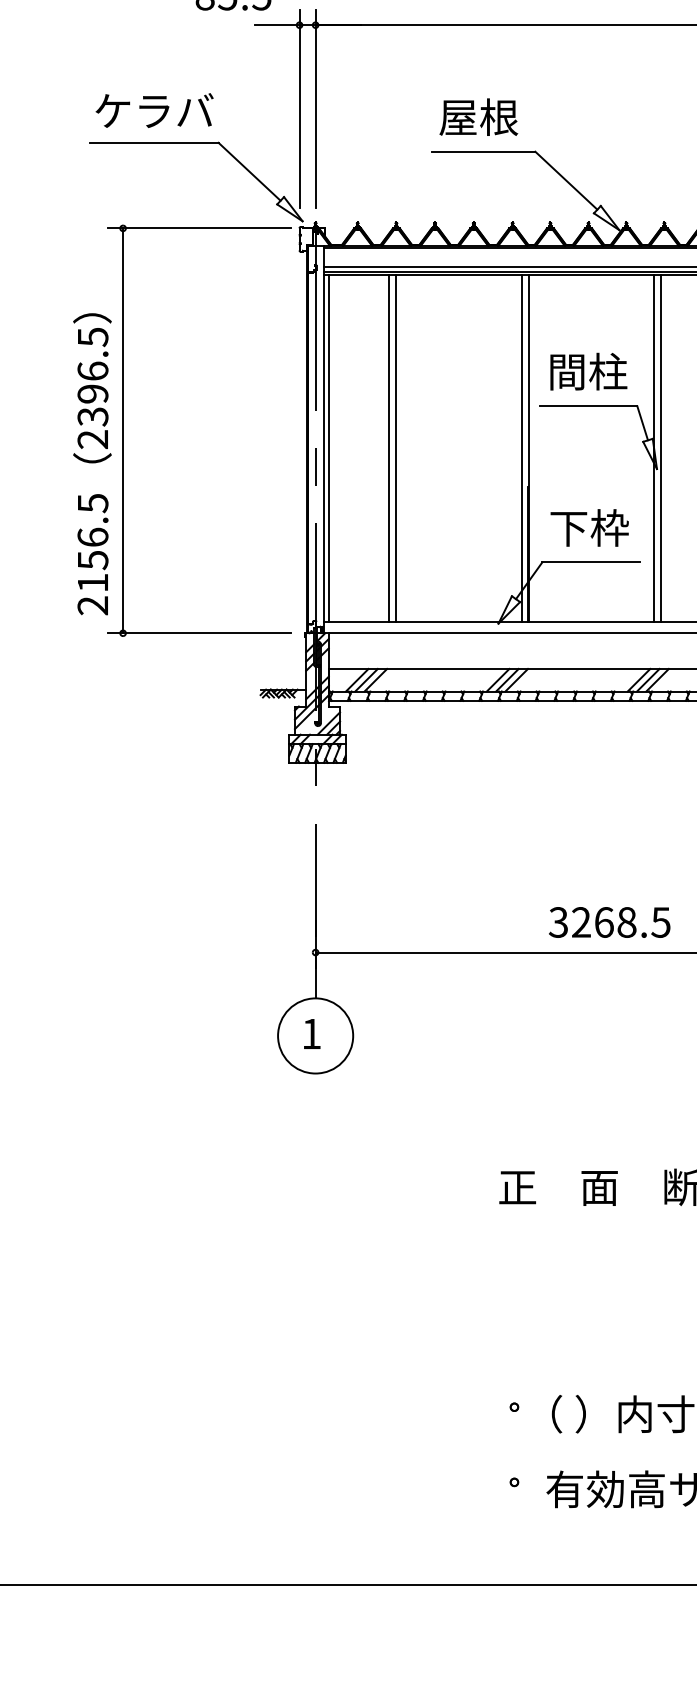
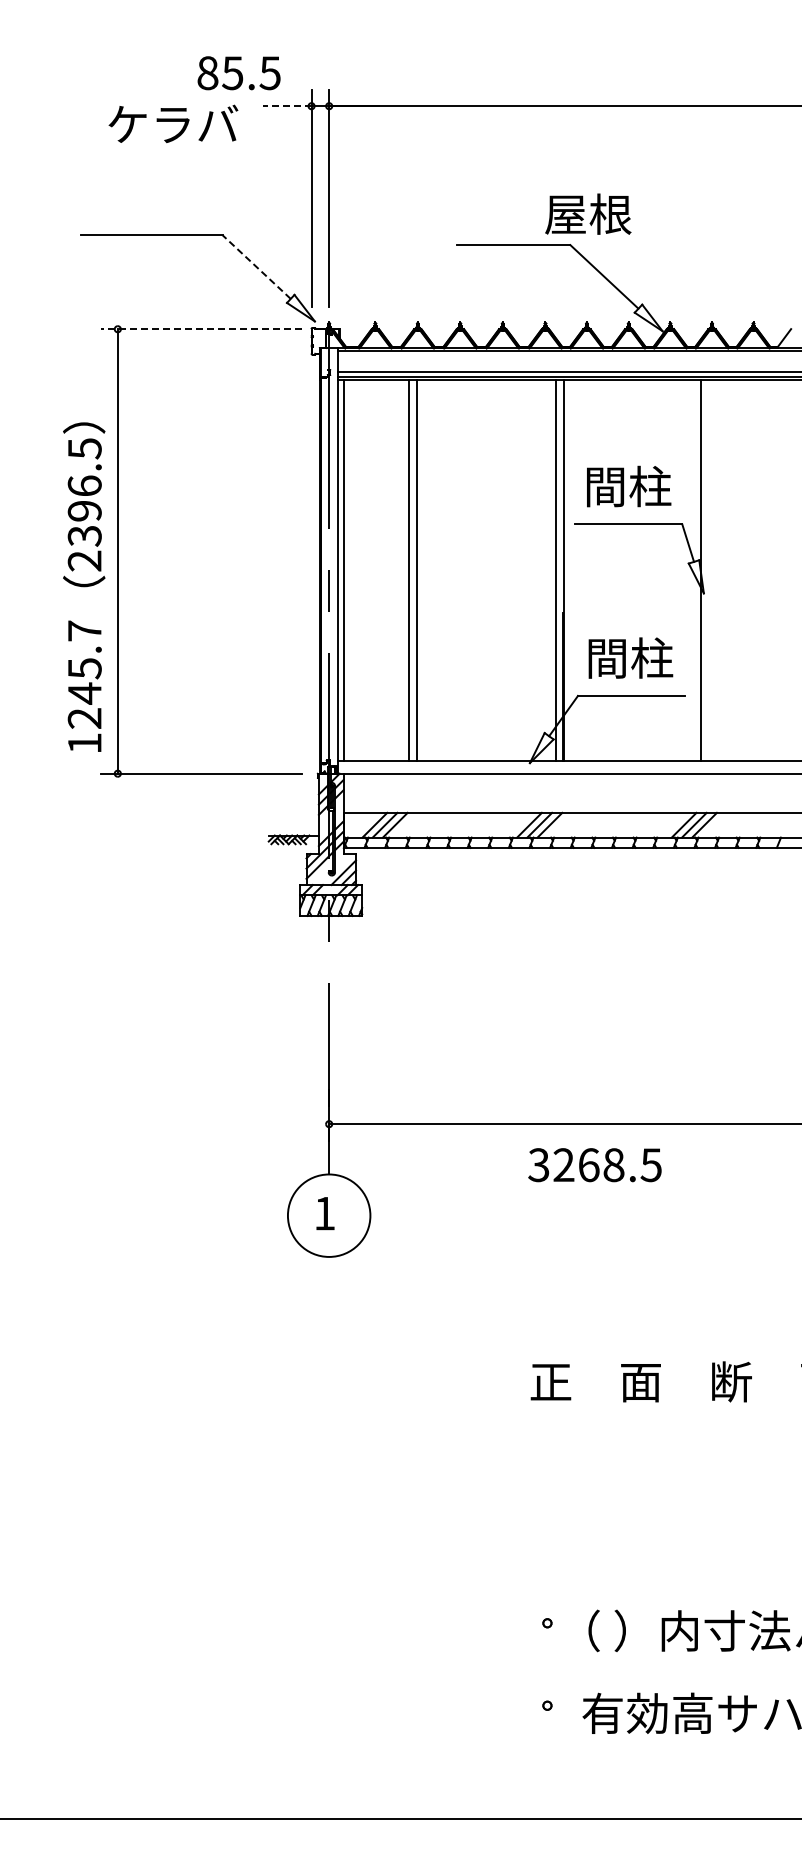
line: (277, 25) -> (287, 106), solid -> dashed
text: (154, 110) -> (173, 123), moved
text: (478, 116) -> (588, 213), moved
line: (249, 172) -> (256, 267), solid -> dashed
line: (199, 228) -> (201, 329), solid -> dashed
line: (661, 448) -> (708, 570), removed
text: (590, 527) -> (630, 657), 下枠 -> 間柱
text: (92, 553) -> (84, 686), 2156.5 -> 1245.7
text: (609, 922) -> (594, 1165), moved

